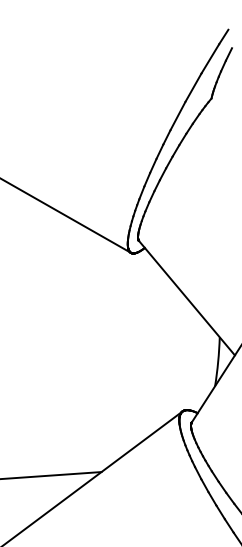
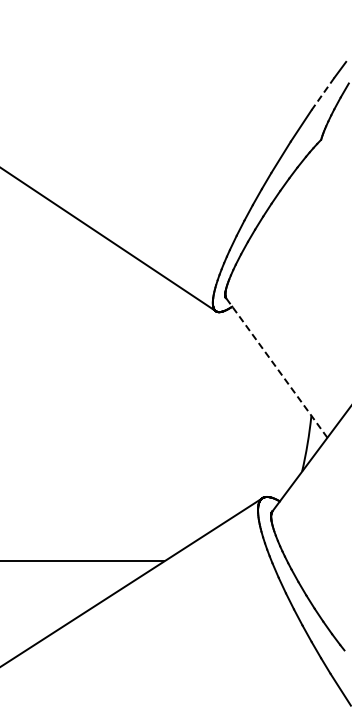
line: (210, 58) -> (323, 93), solid -> dashed
line: (186, 297) -> (276, 367), solid -> dashed

